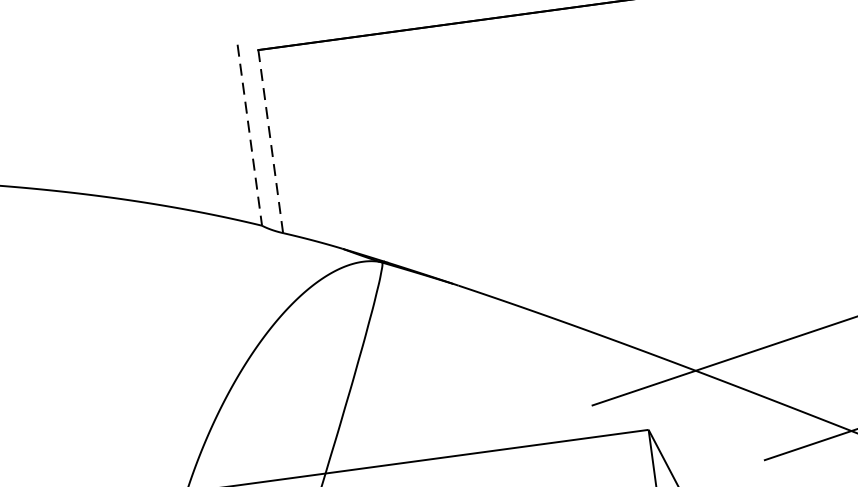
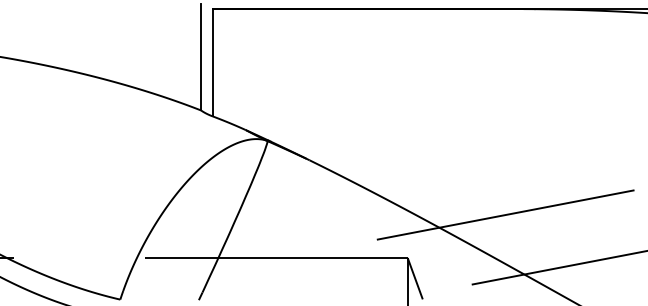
line: (250, 135) -> (201, 57), dashed -> solid
line: (270, 141) -> (212, 62), dashed -> solid

